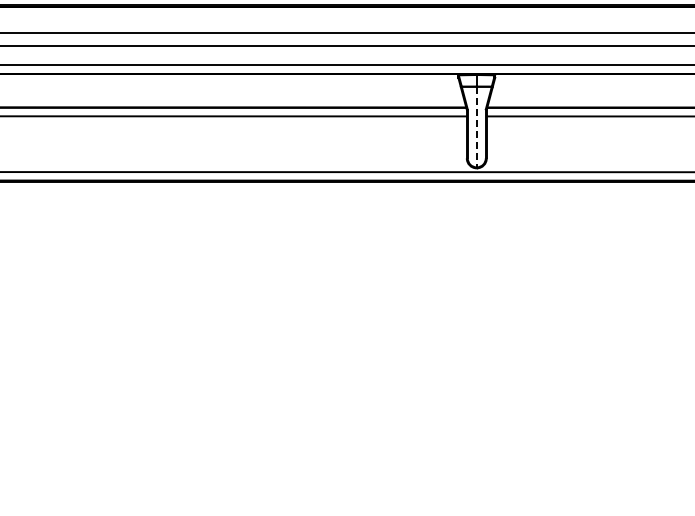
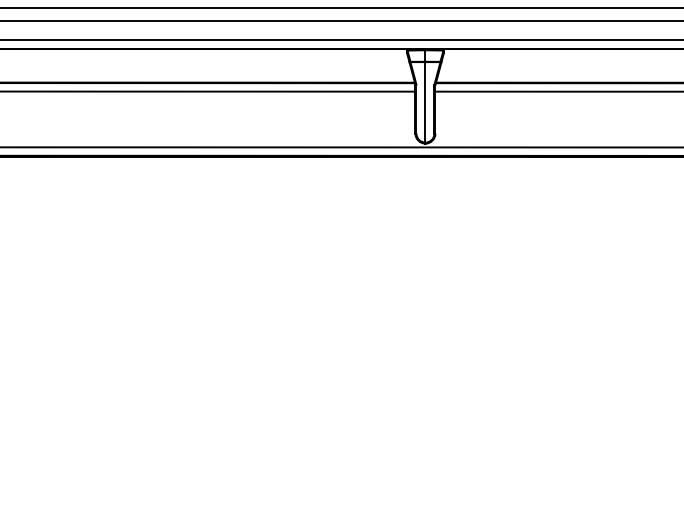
line: (476, 127) -> (425, 102), dashed -> solid

